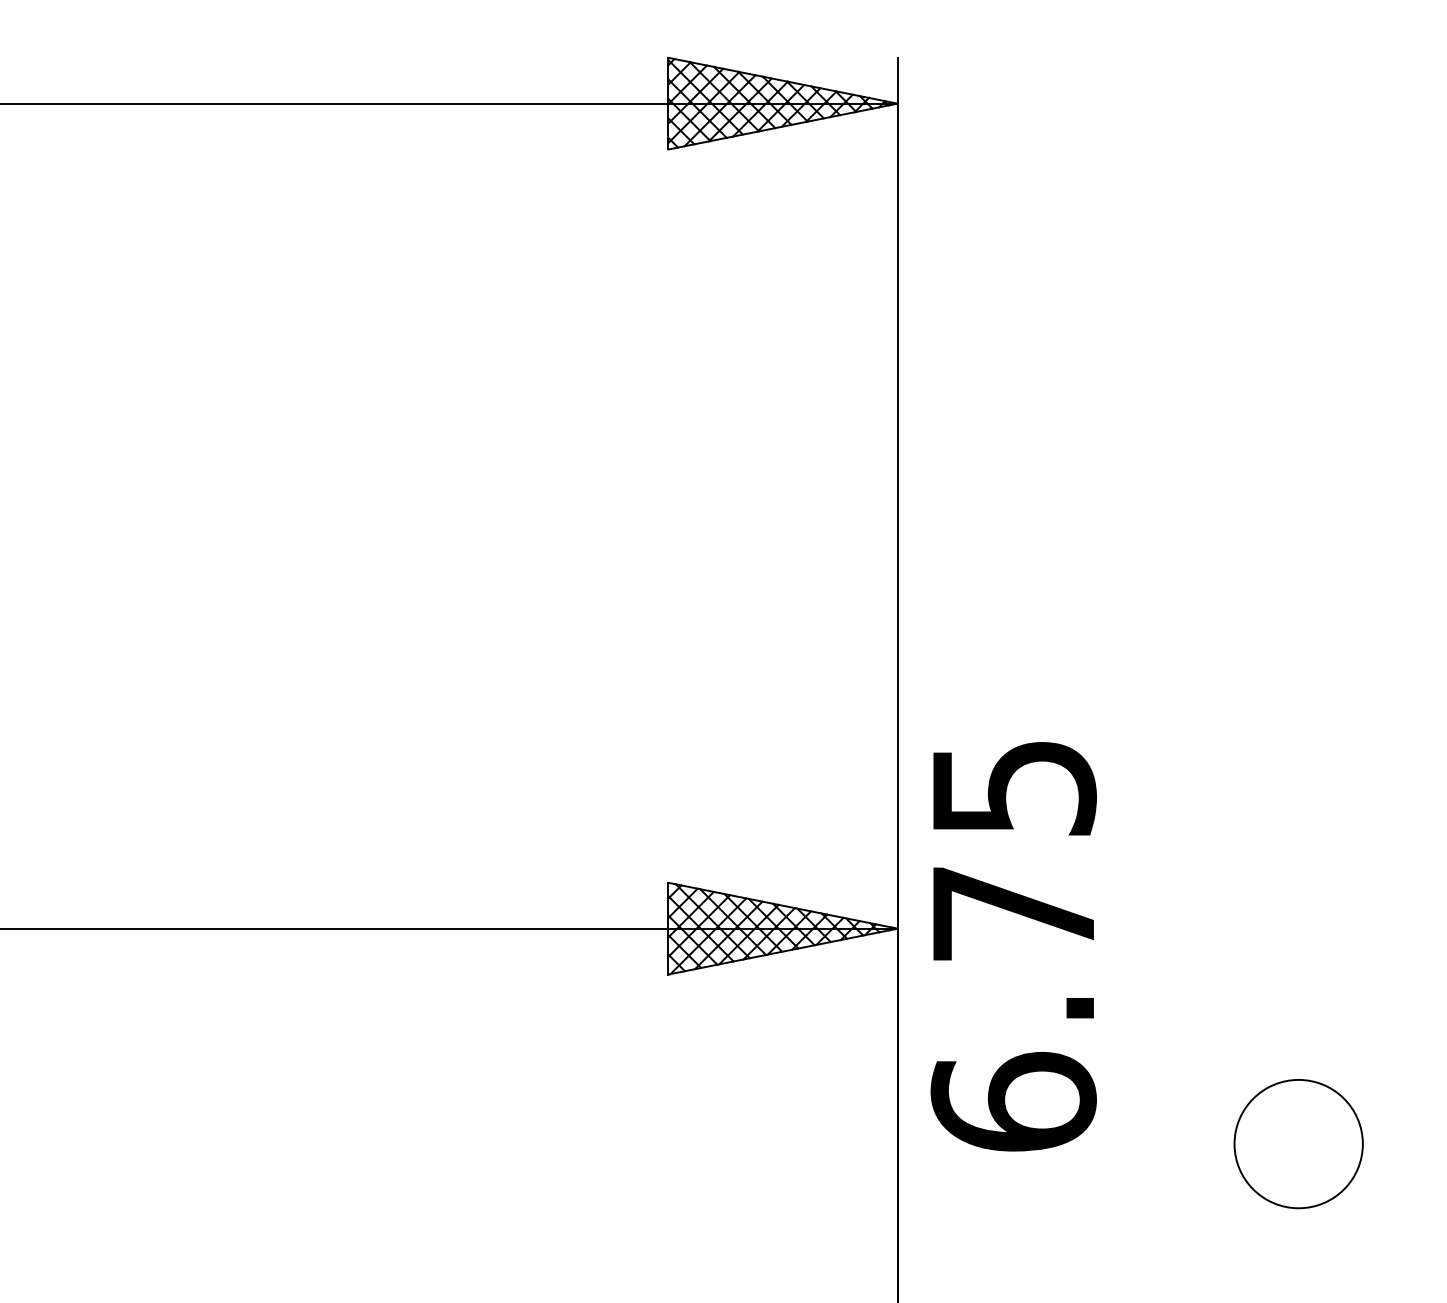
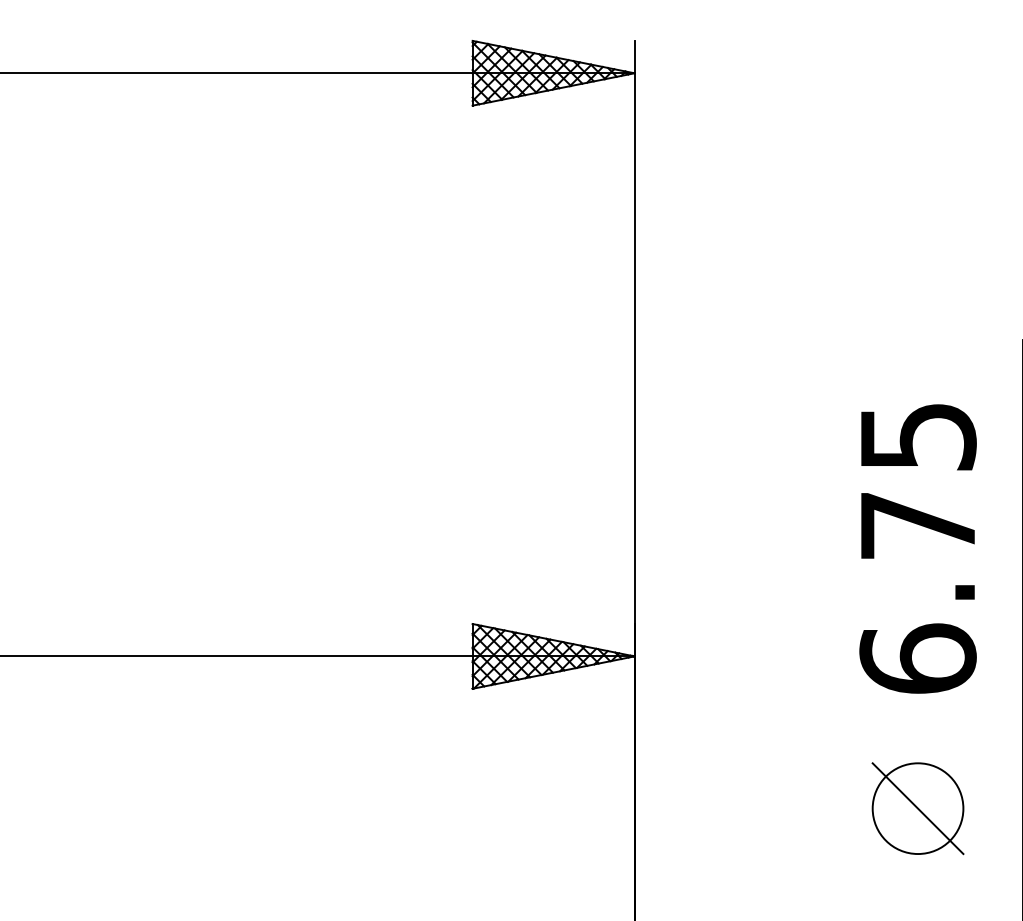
text: (1013, 946) -> (917, 548), moved
line: (1298, 1143) -> (917, 808), added

